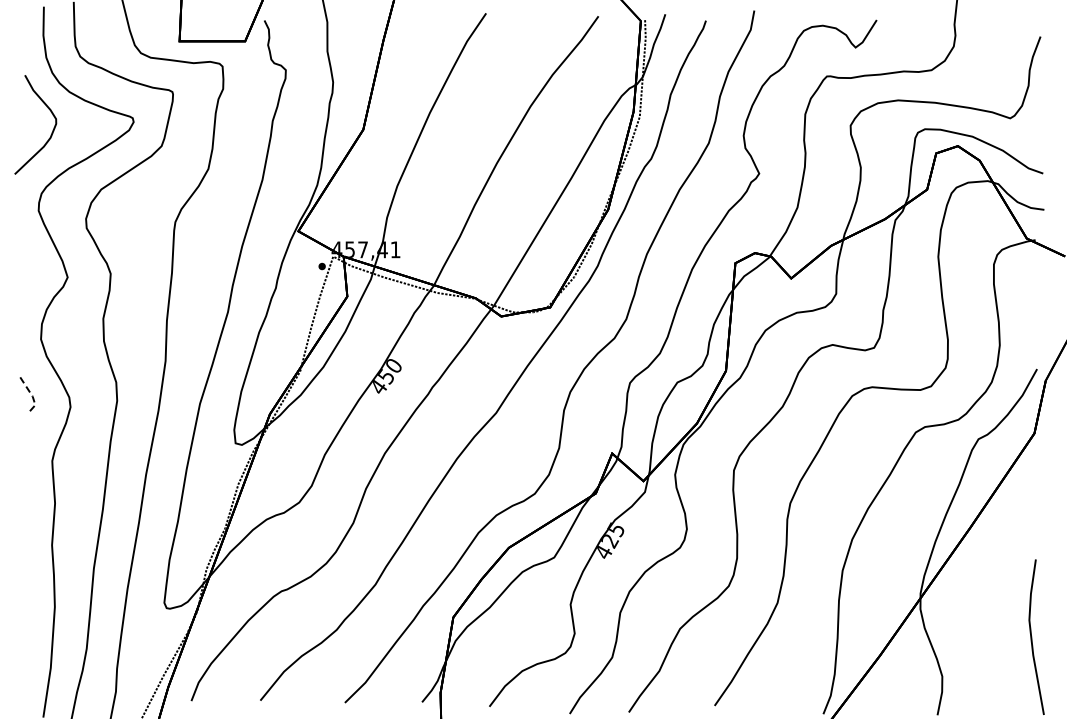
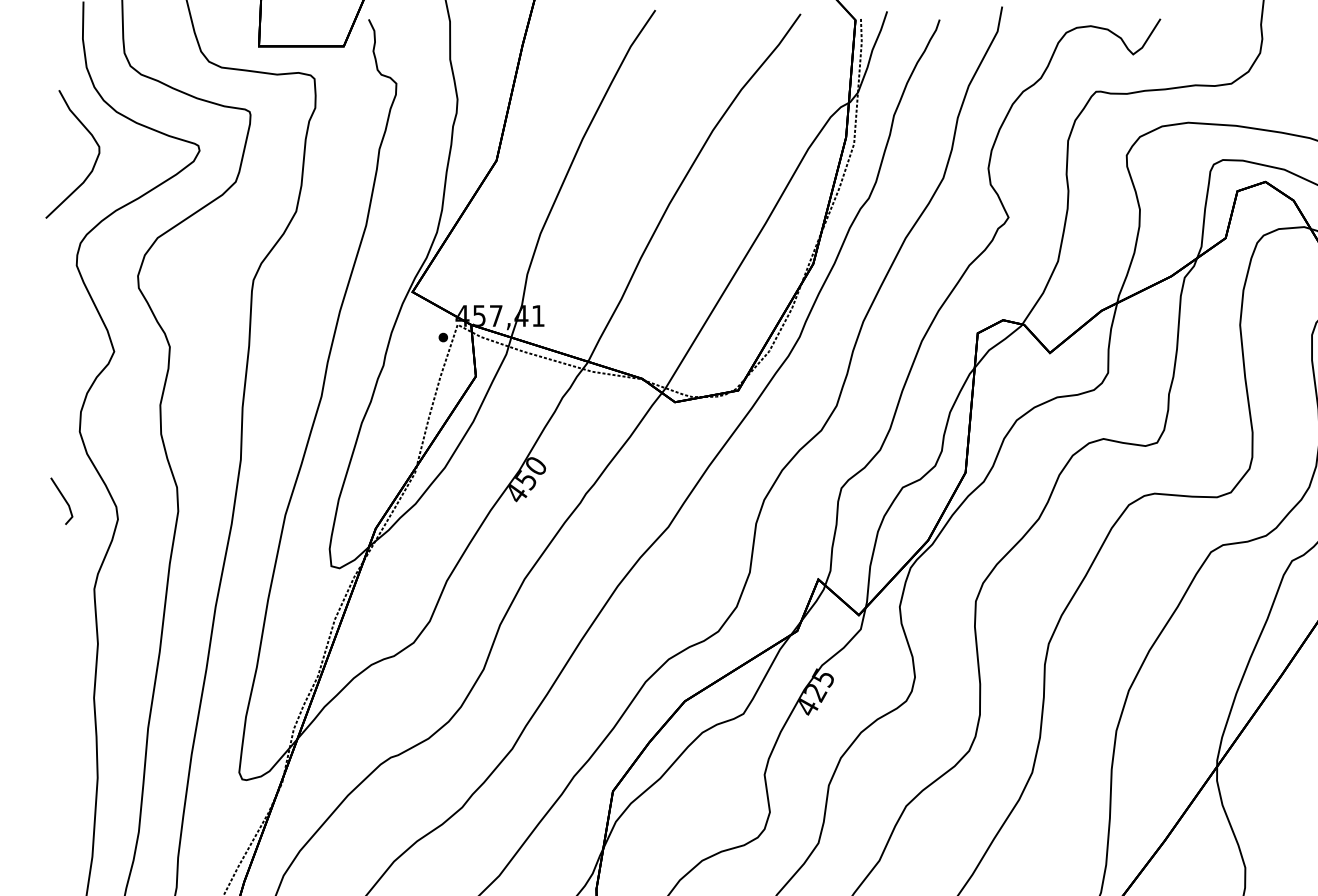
line: (31, 394) -> (67, 503), dashed -> solid

